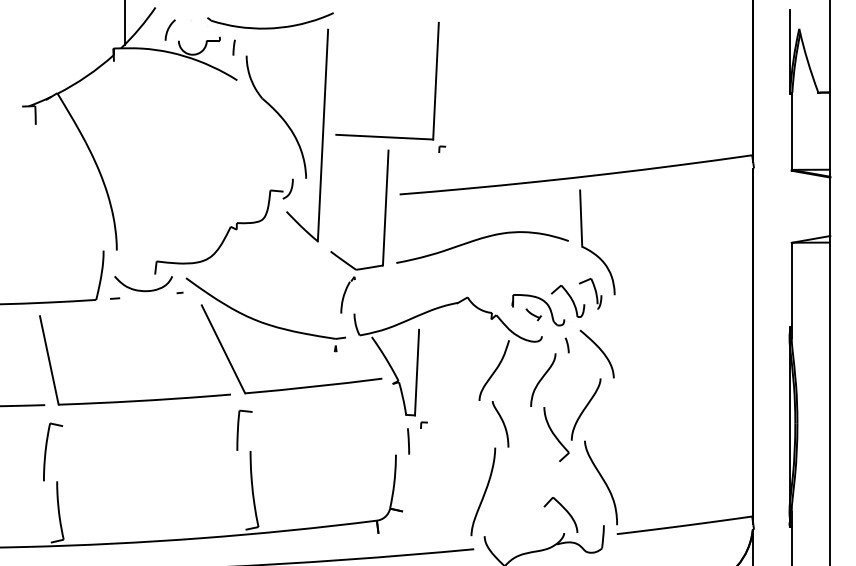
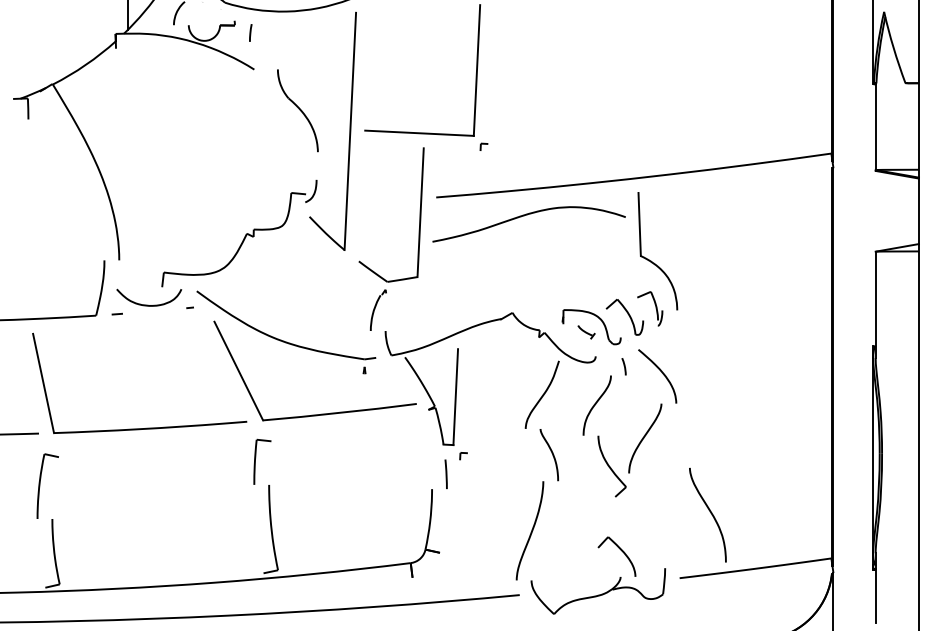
part: (275, 116) -> (297, 110), size x0.6
curve: (481, 239) -> (527, 215), moved
curve: (602, 480) -> (709, 512), moved

